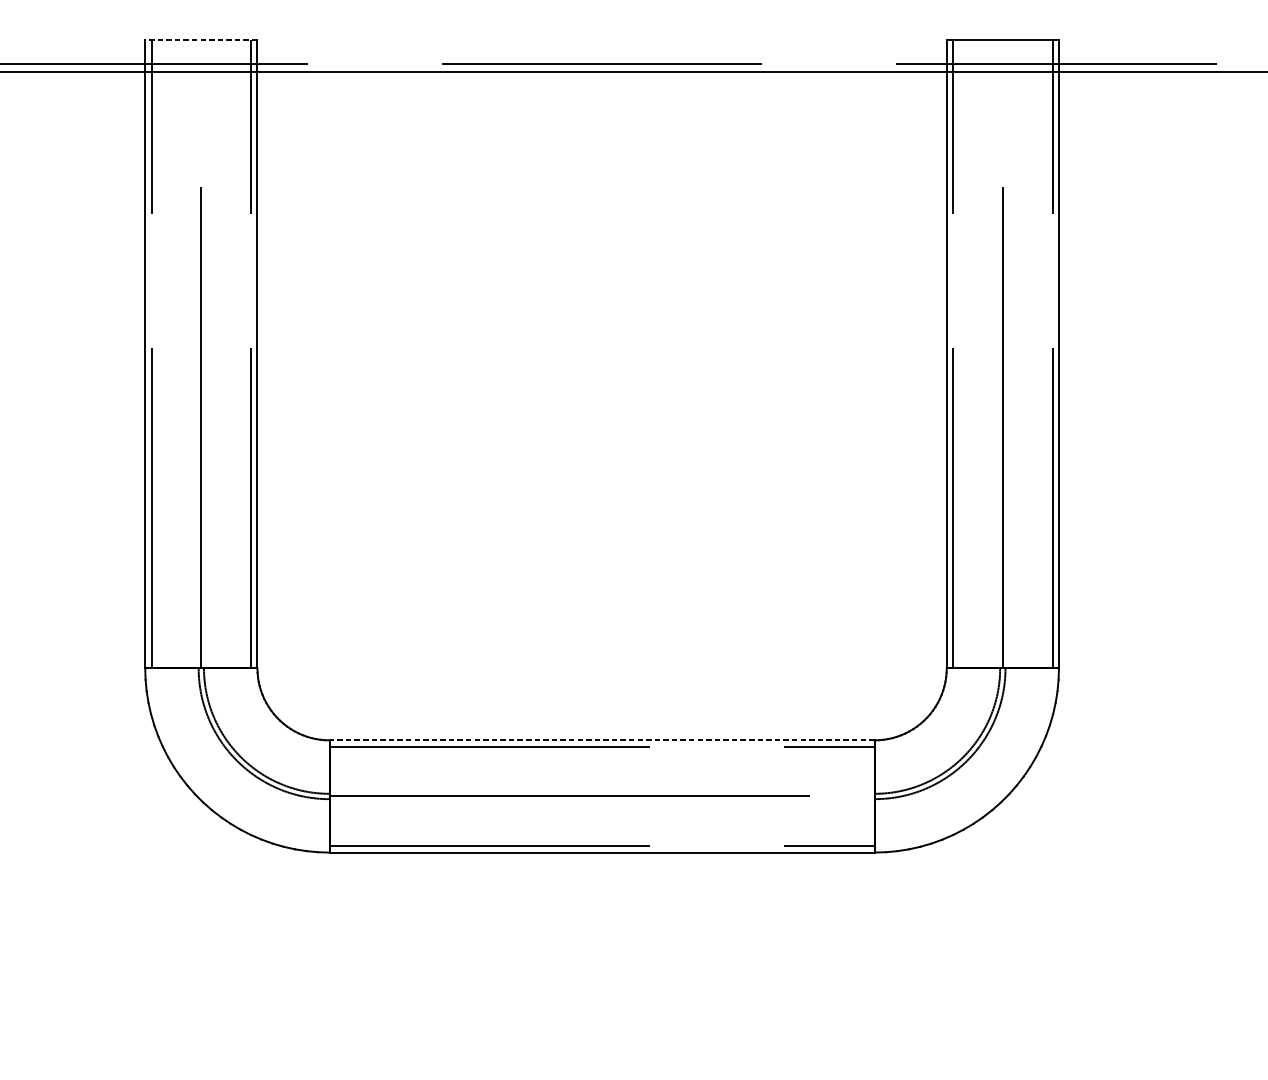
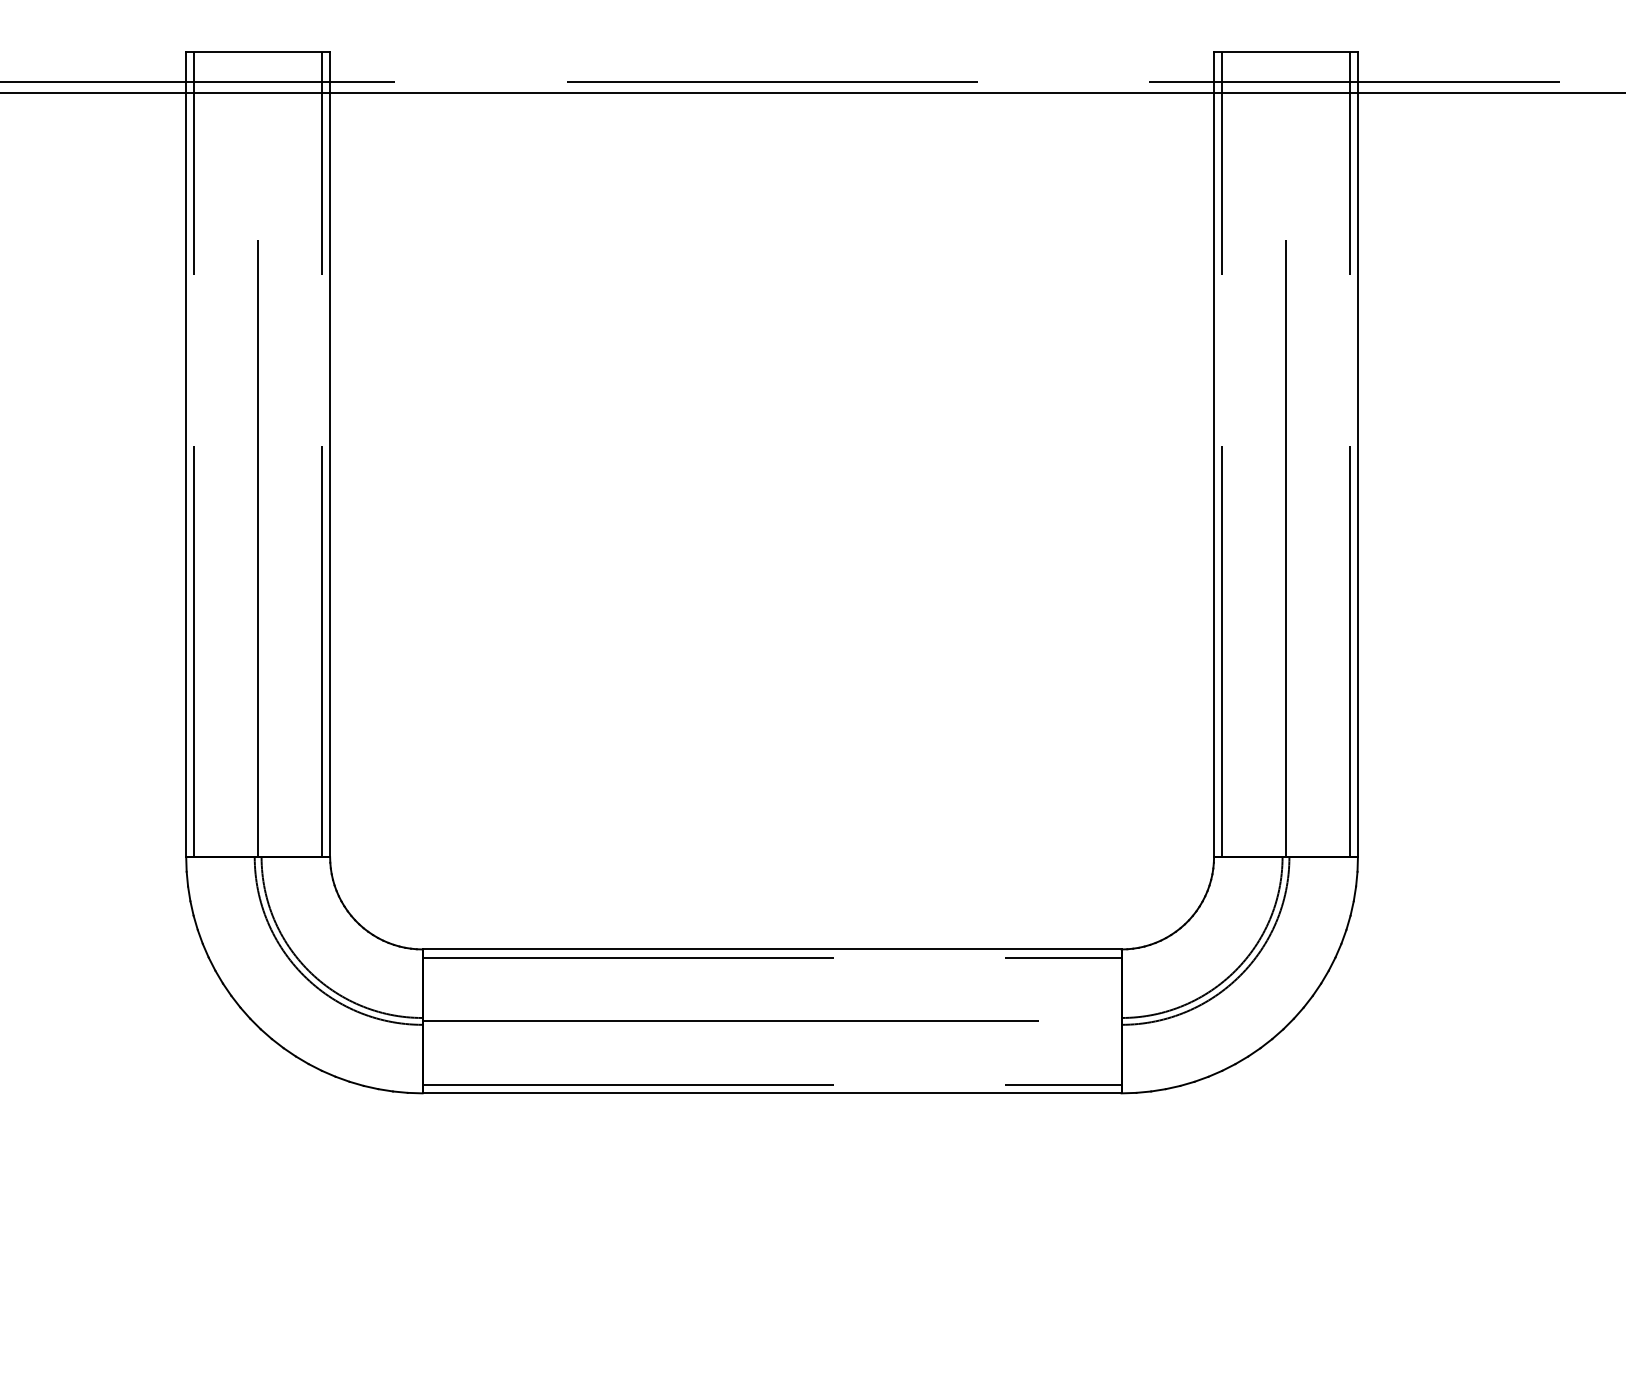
line: (201, 40) -> (258, 51), dashed -> solid
line: (601, 740) -> (771, 949), dashed -> solid

